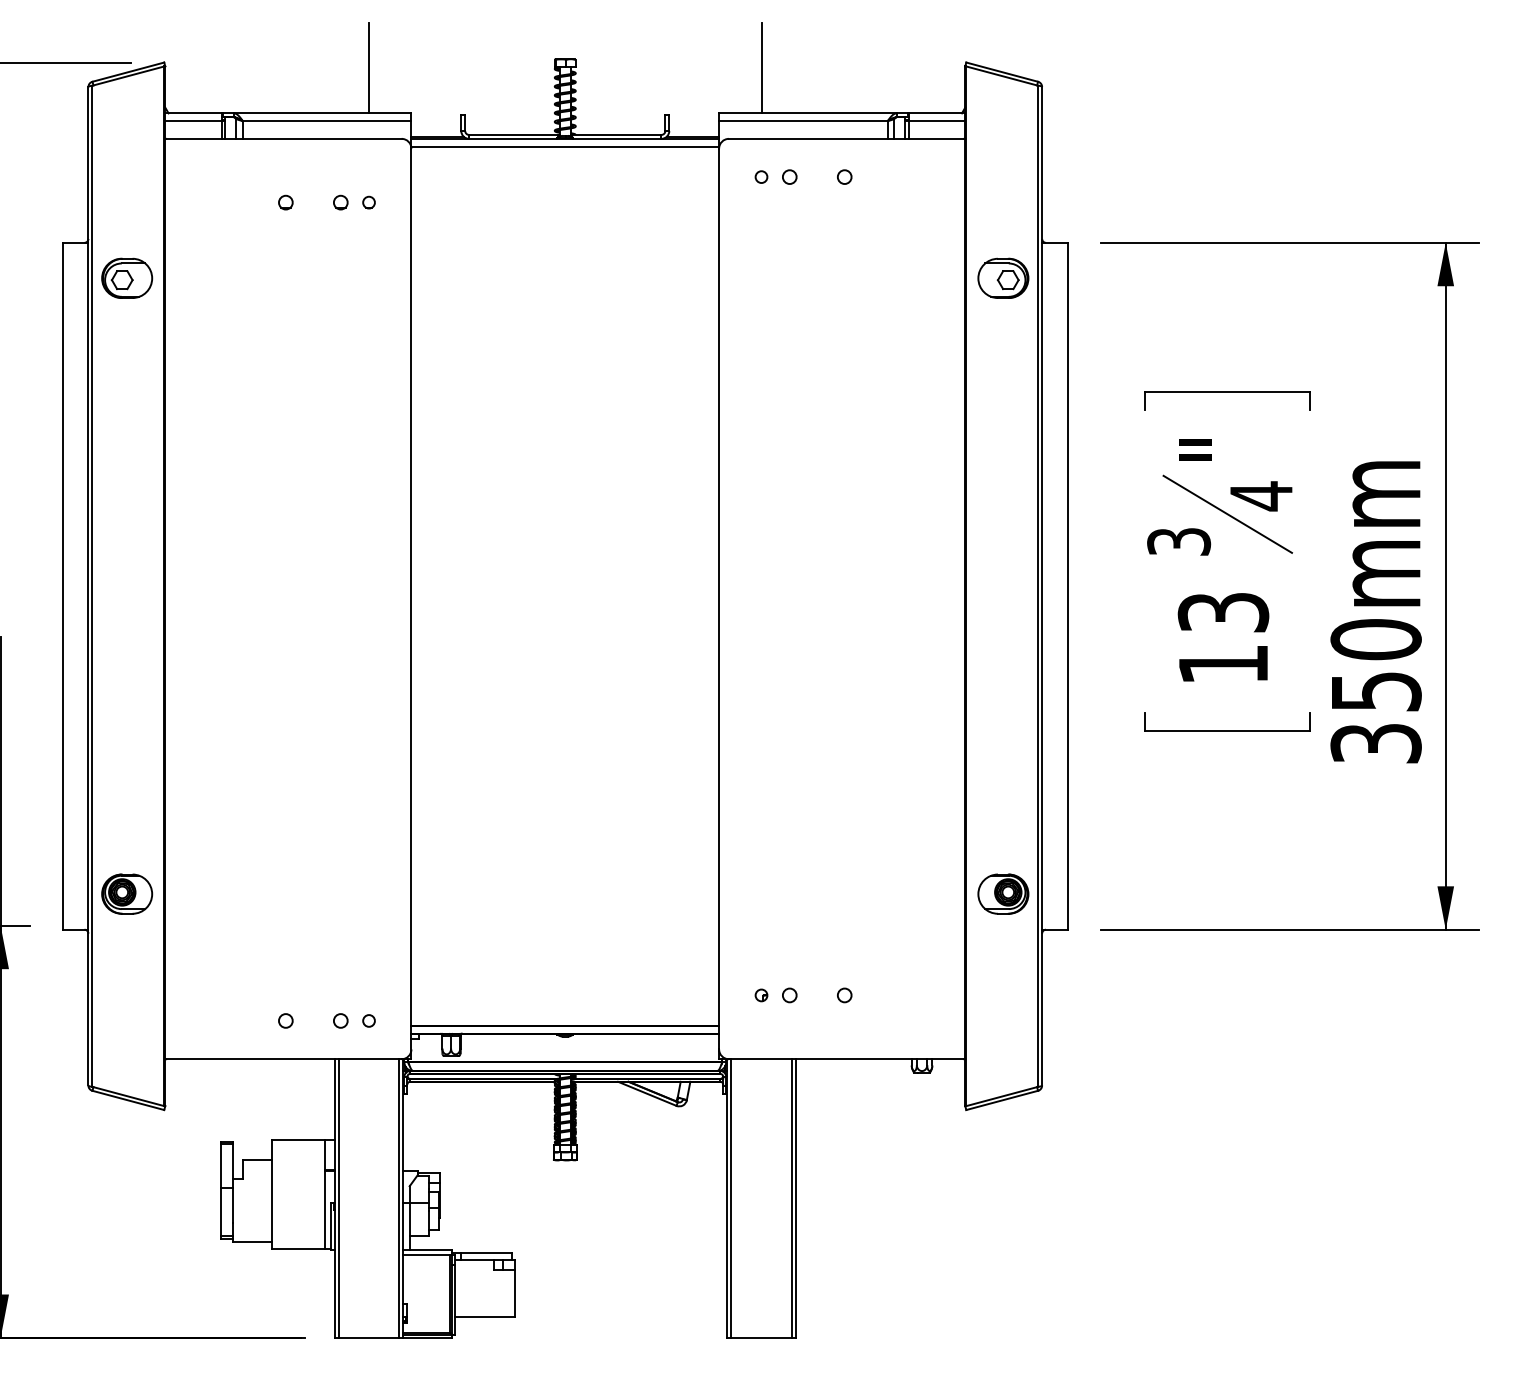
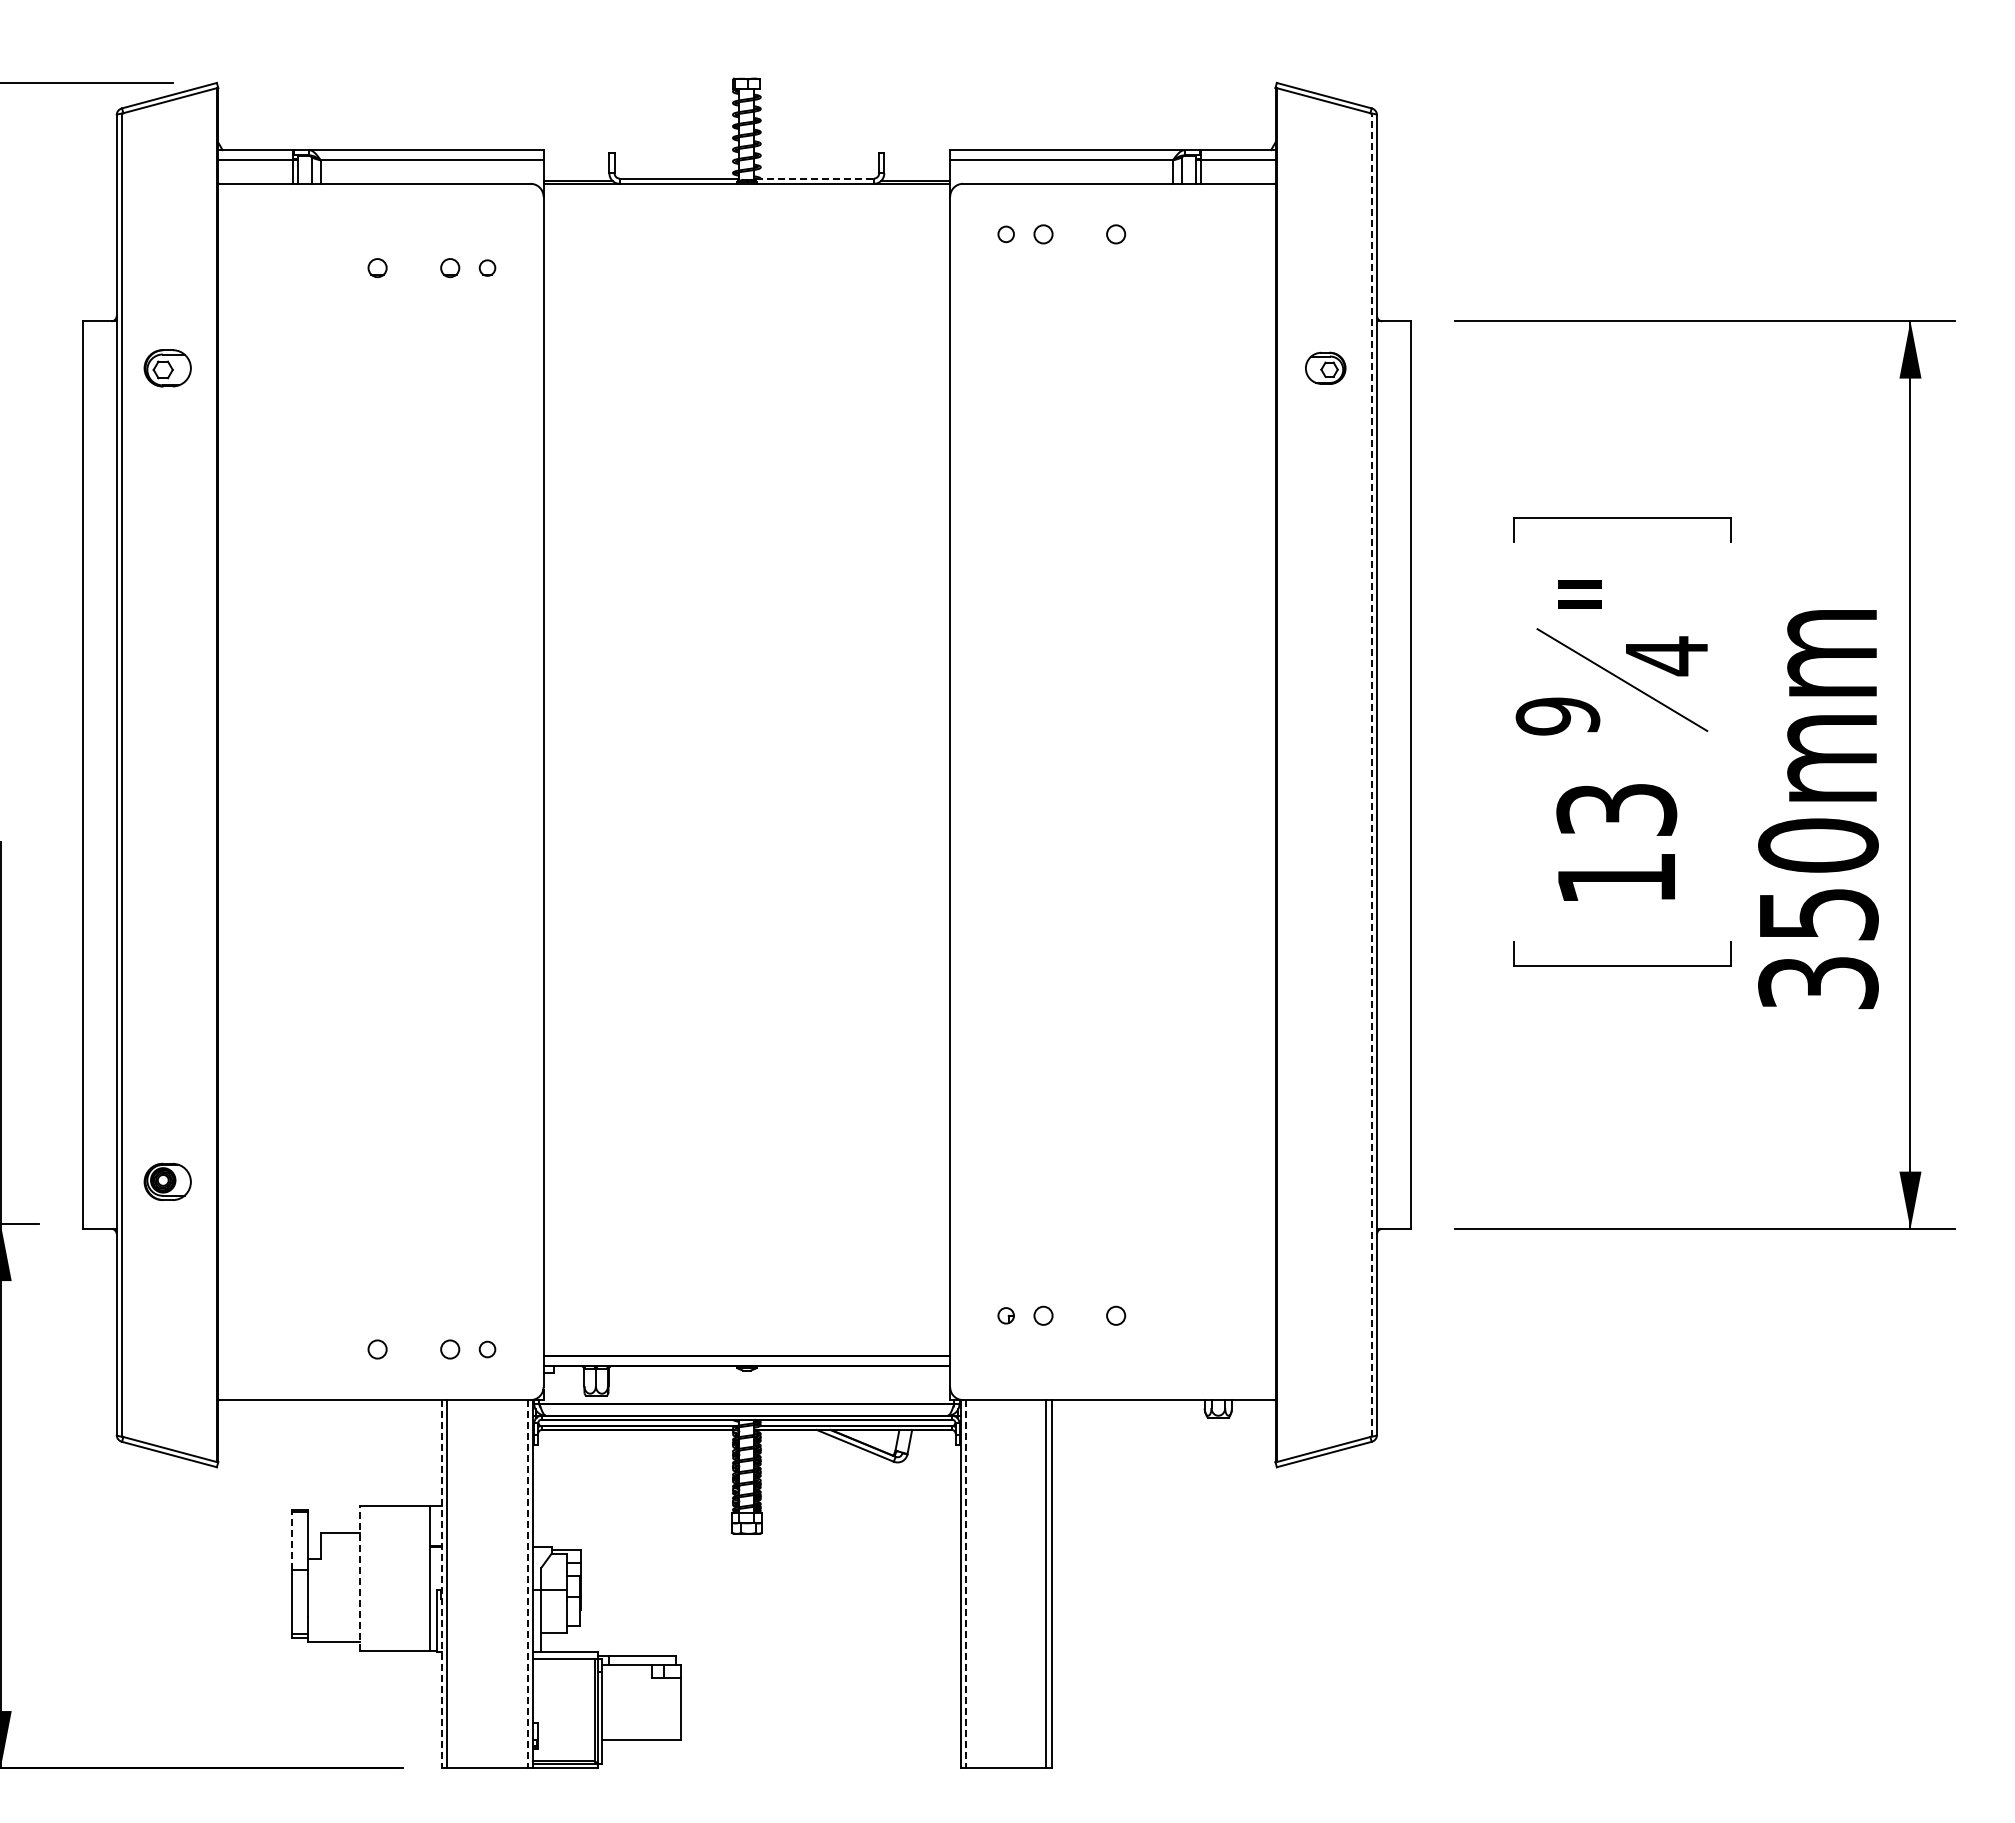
line: (369, 68) -> (487, 90), removed
line: (761, 68) -> (1006, 90), removed
line: (616, 134) -> (814, 178), solid -> dashed
line: (565, 146) -> (746, 194), removed
part: (126, 278) -> (167, 368), size x0.7
part: (1003, 278) -> (1325, 368), size x0.6
text: (1178, 541) -> (1557, 716), 3 -> 9
line: (1037, 586) -> (1371, 775), solid -> dashed
part: (126, 893) -> (167, 1181), size x0.7
part: (1003, 893) -> (1325, 1181), removed
line: (221, 1165) -> (292, 1540), solid -> dashed
line: (272, 1194) -> (359, 1578), solid -> dashed
line: (334, 1198) -> (442, 1584), solid -> dashed
line: (399, 1198) -> (527, 1584), solid -> dashed
line: (731, 1198) -> (966, 1584), solid -> dashed

